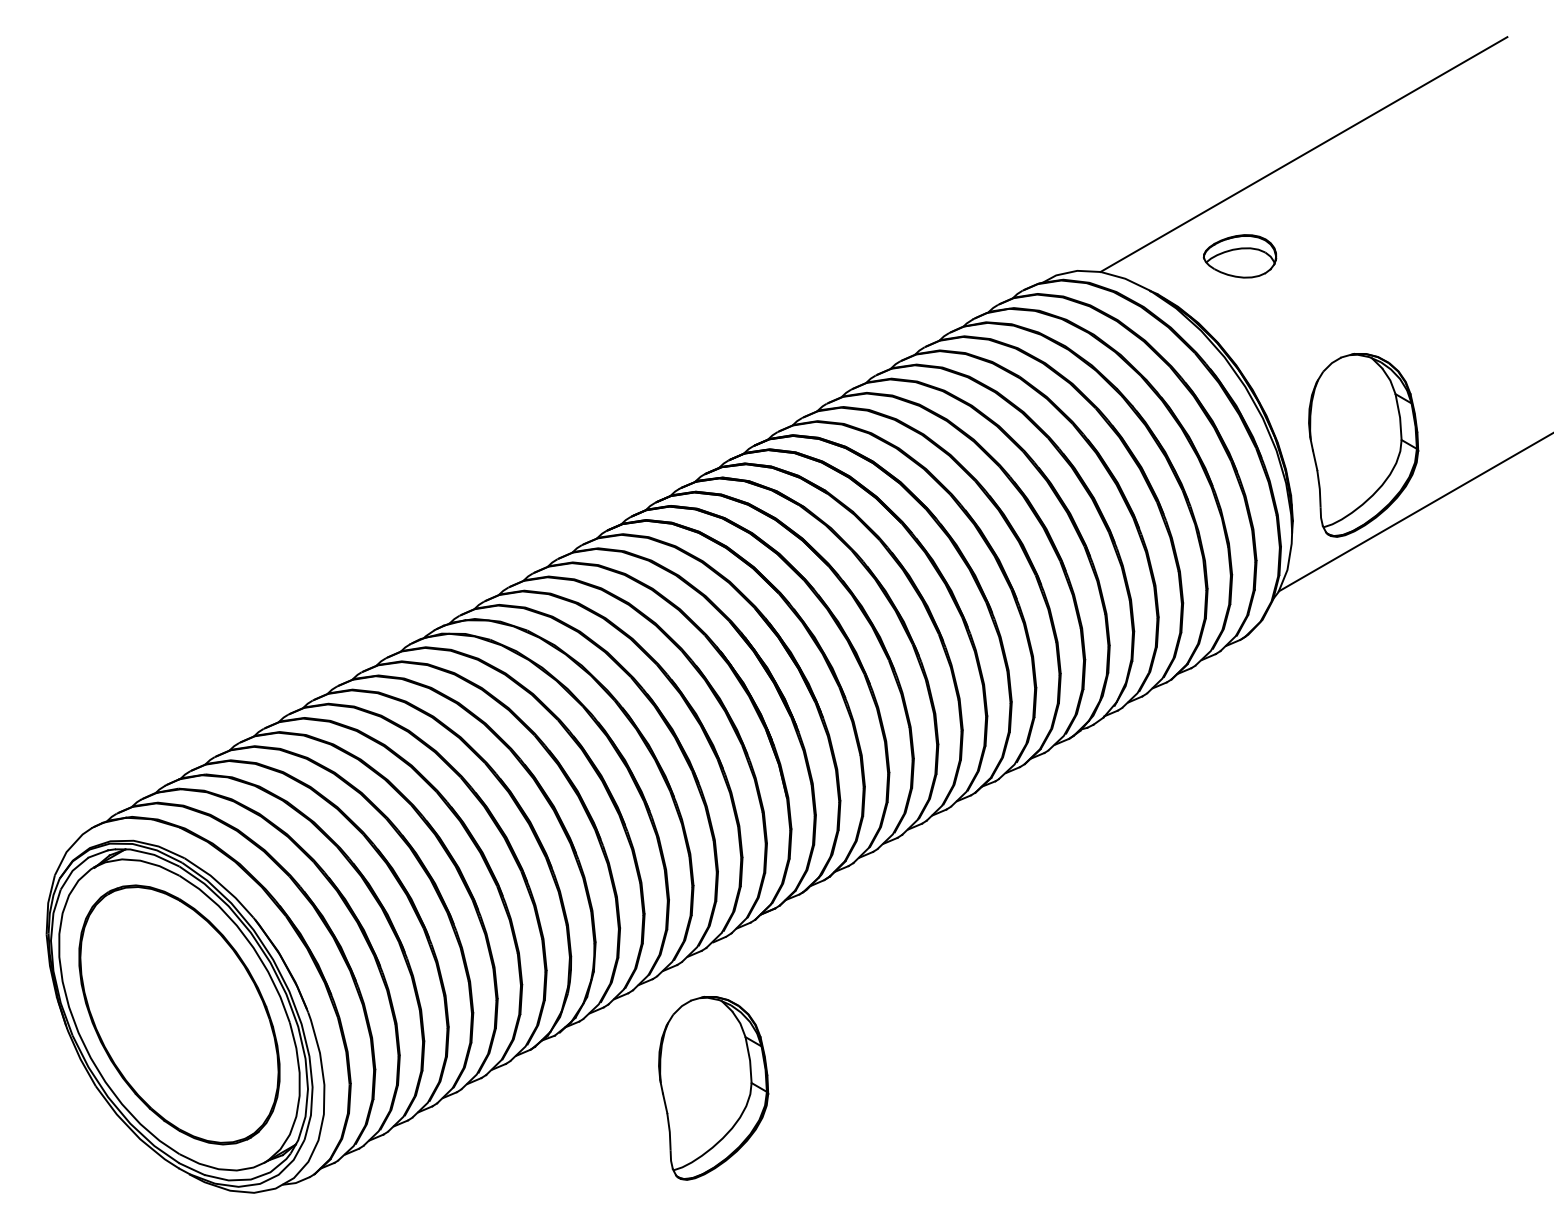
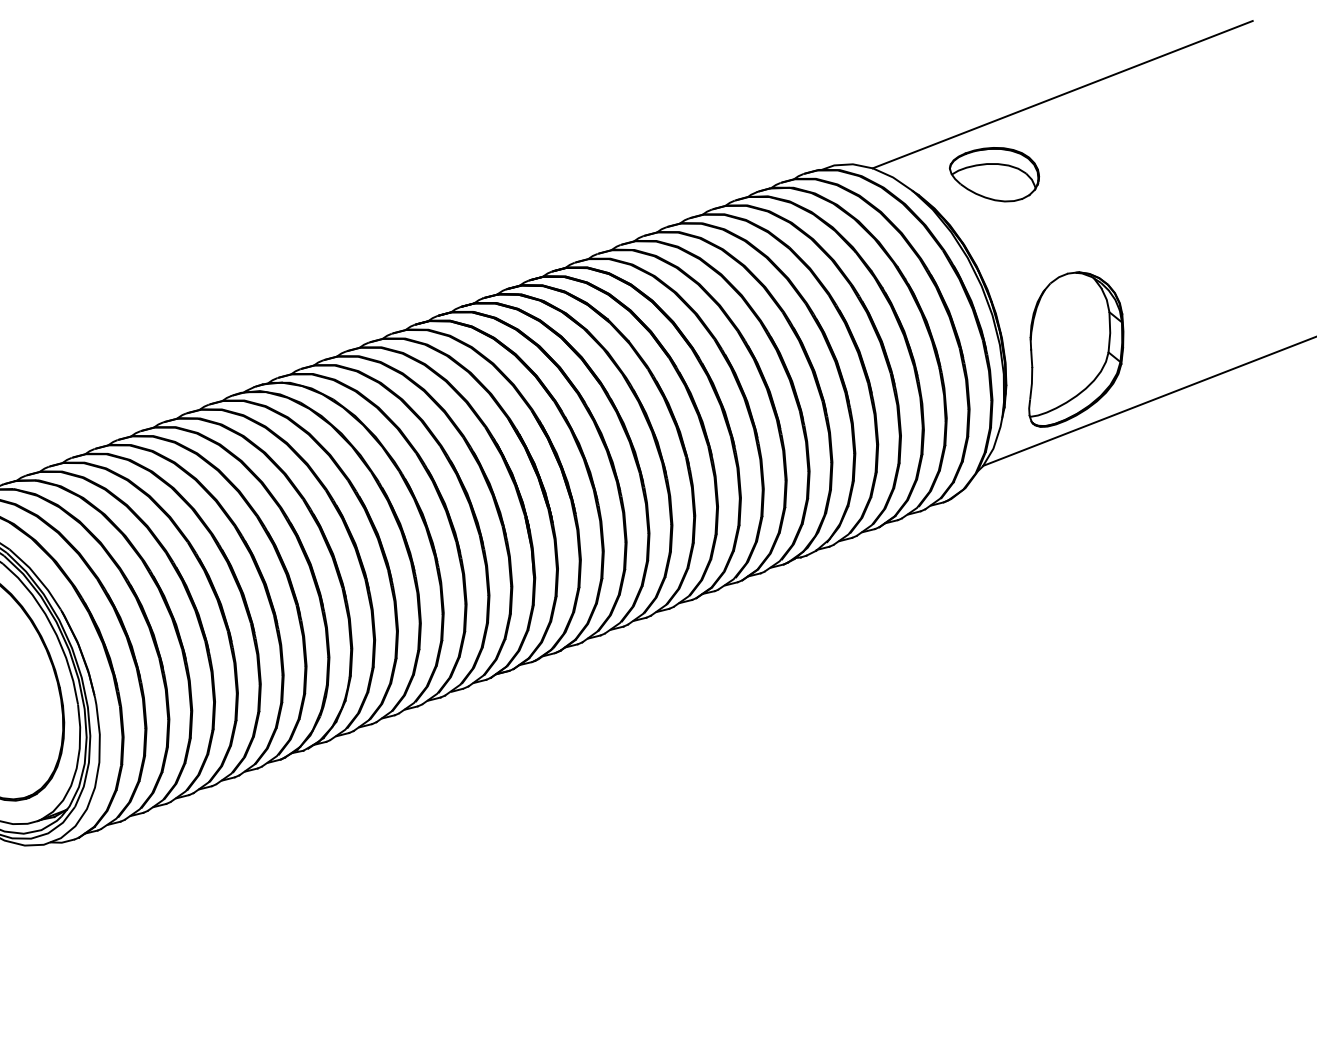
part: (1239, 256) -> (993, 173), size x1.43
part: (713, 1088) -> (432, 817), removed

